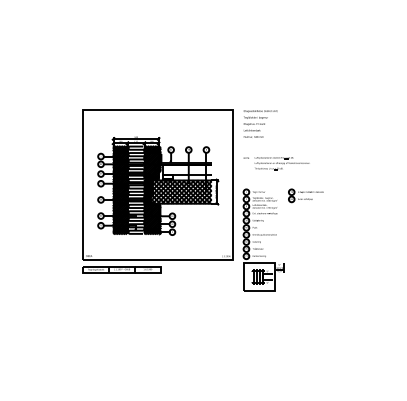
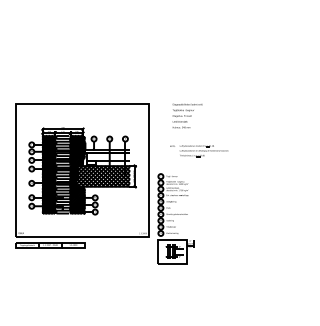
text: (260, 123) -> (187, 115), moved
part: (276, 163) -> (199, 151), moved
part: (305, 195) -> (213, 179), removed

